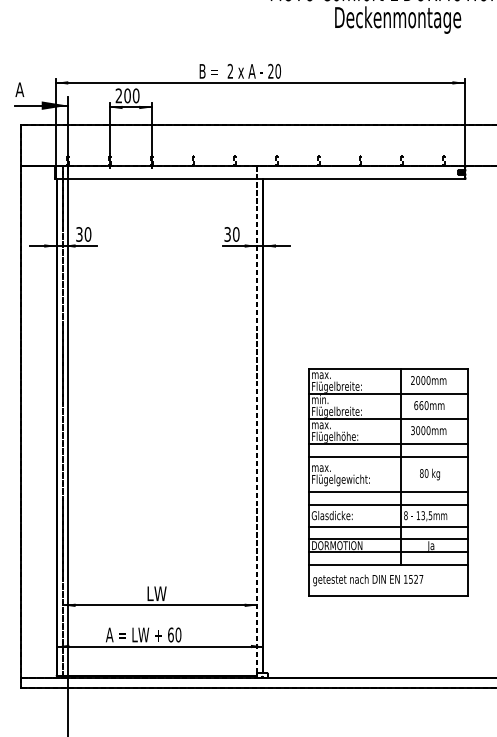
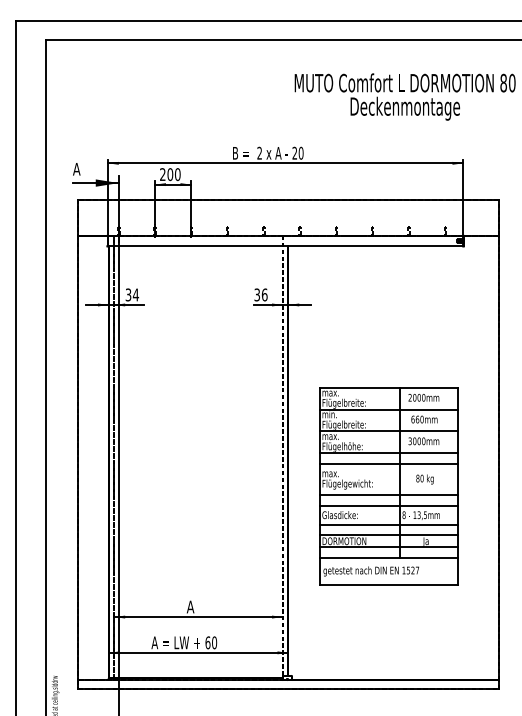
text: (87, 233) -> (135, 294), 30 -> 34
text: (235, 233) -> (264, 294), 30 -> 36
part: (387, 482) -> (388, 486), moved
text: (156, 593) -> (195, 606), LW -> A

